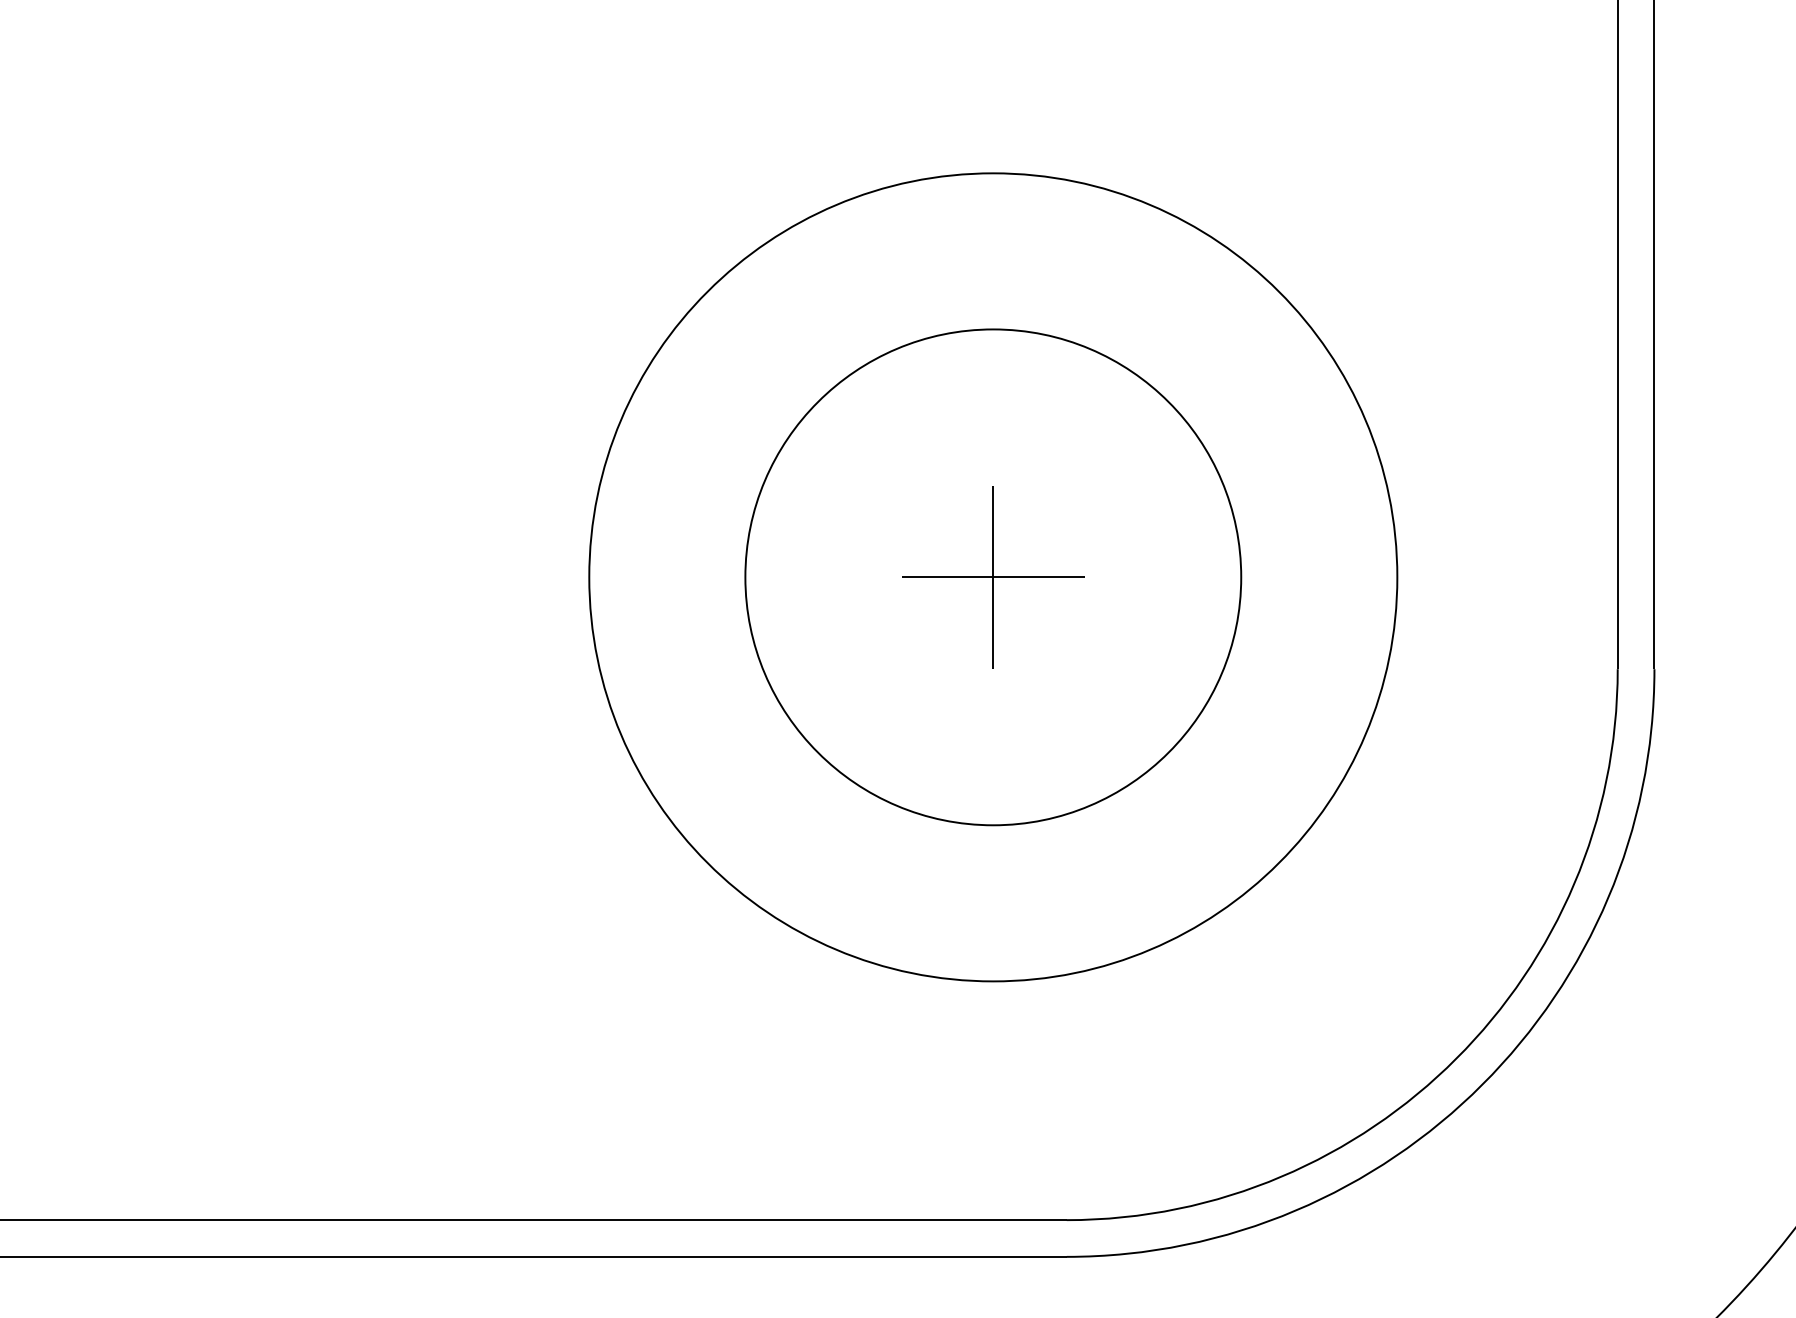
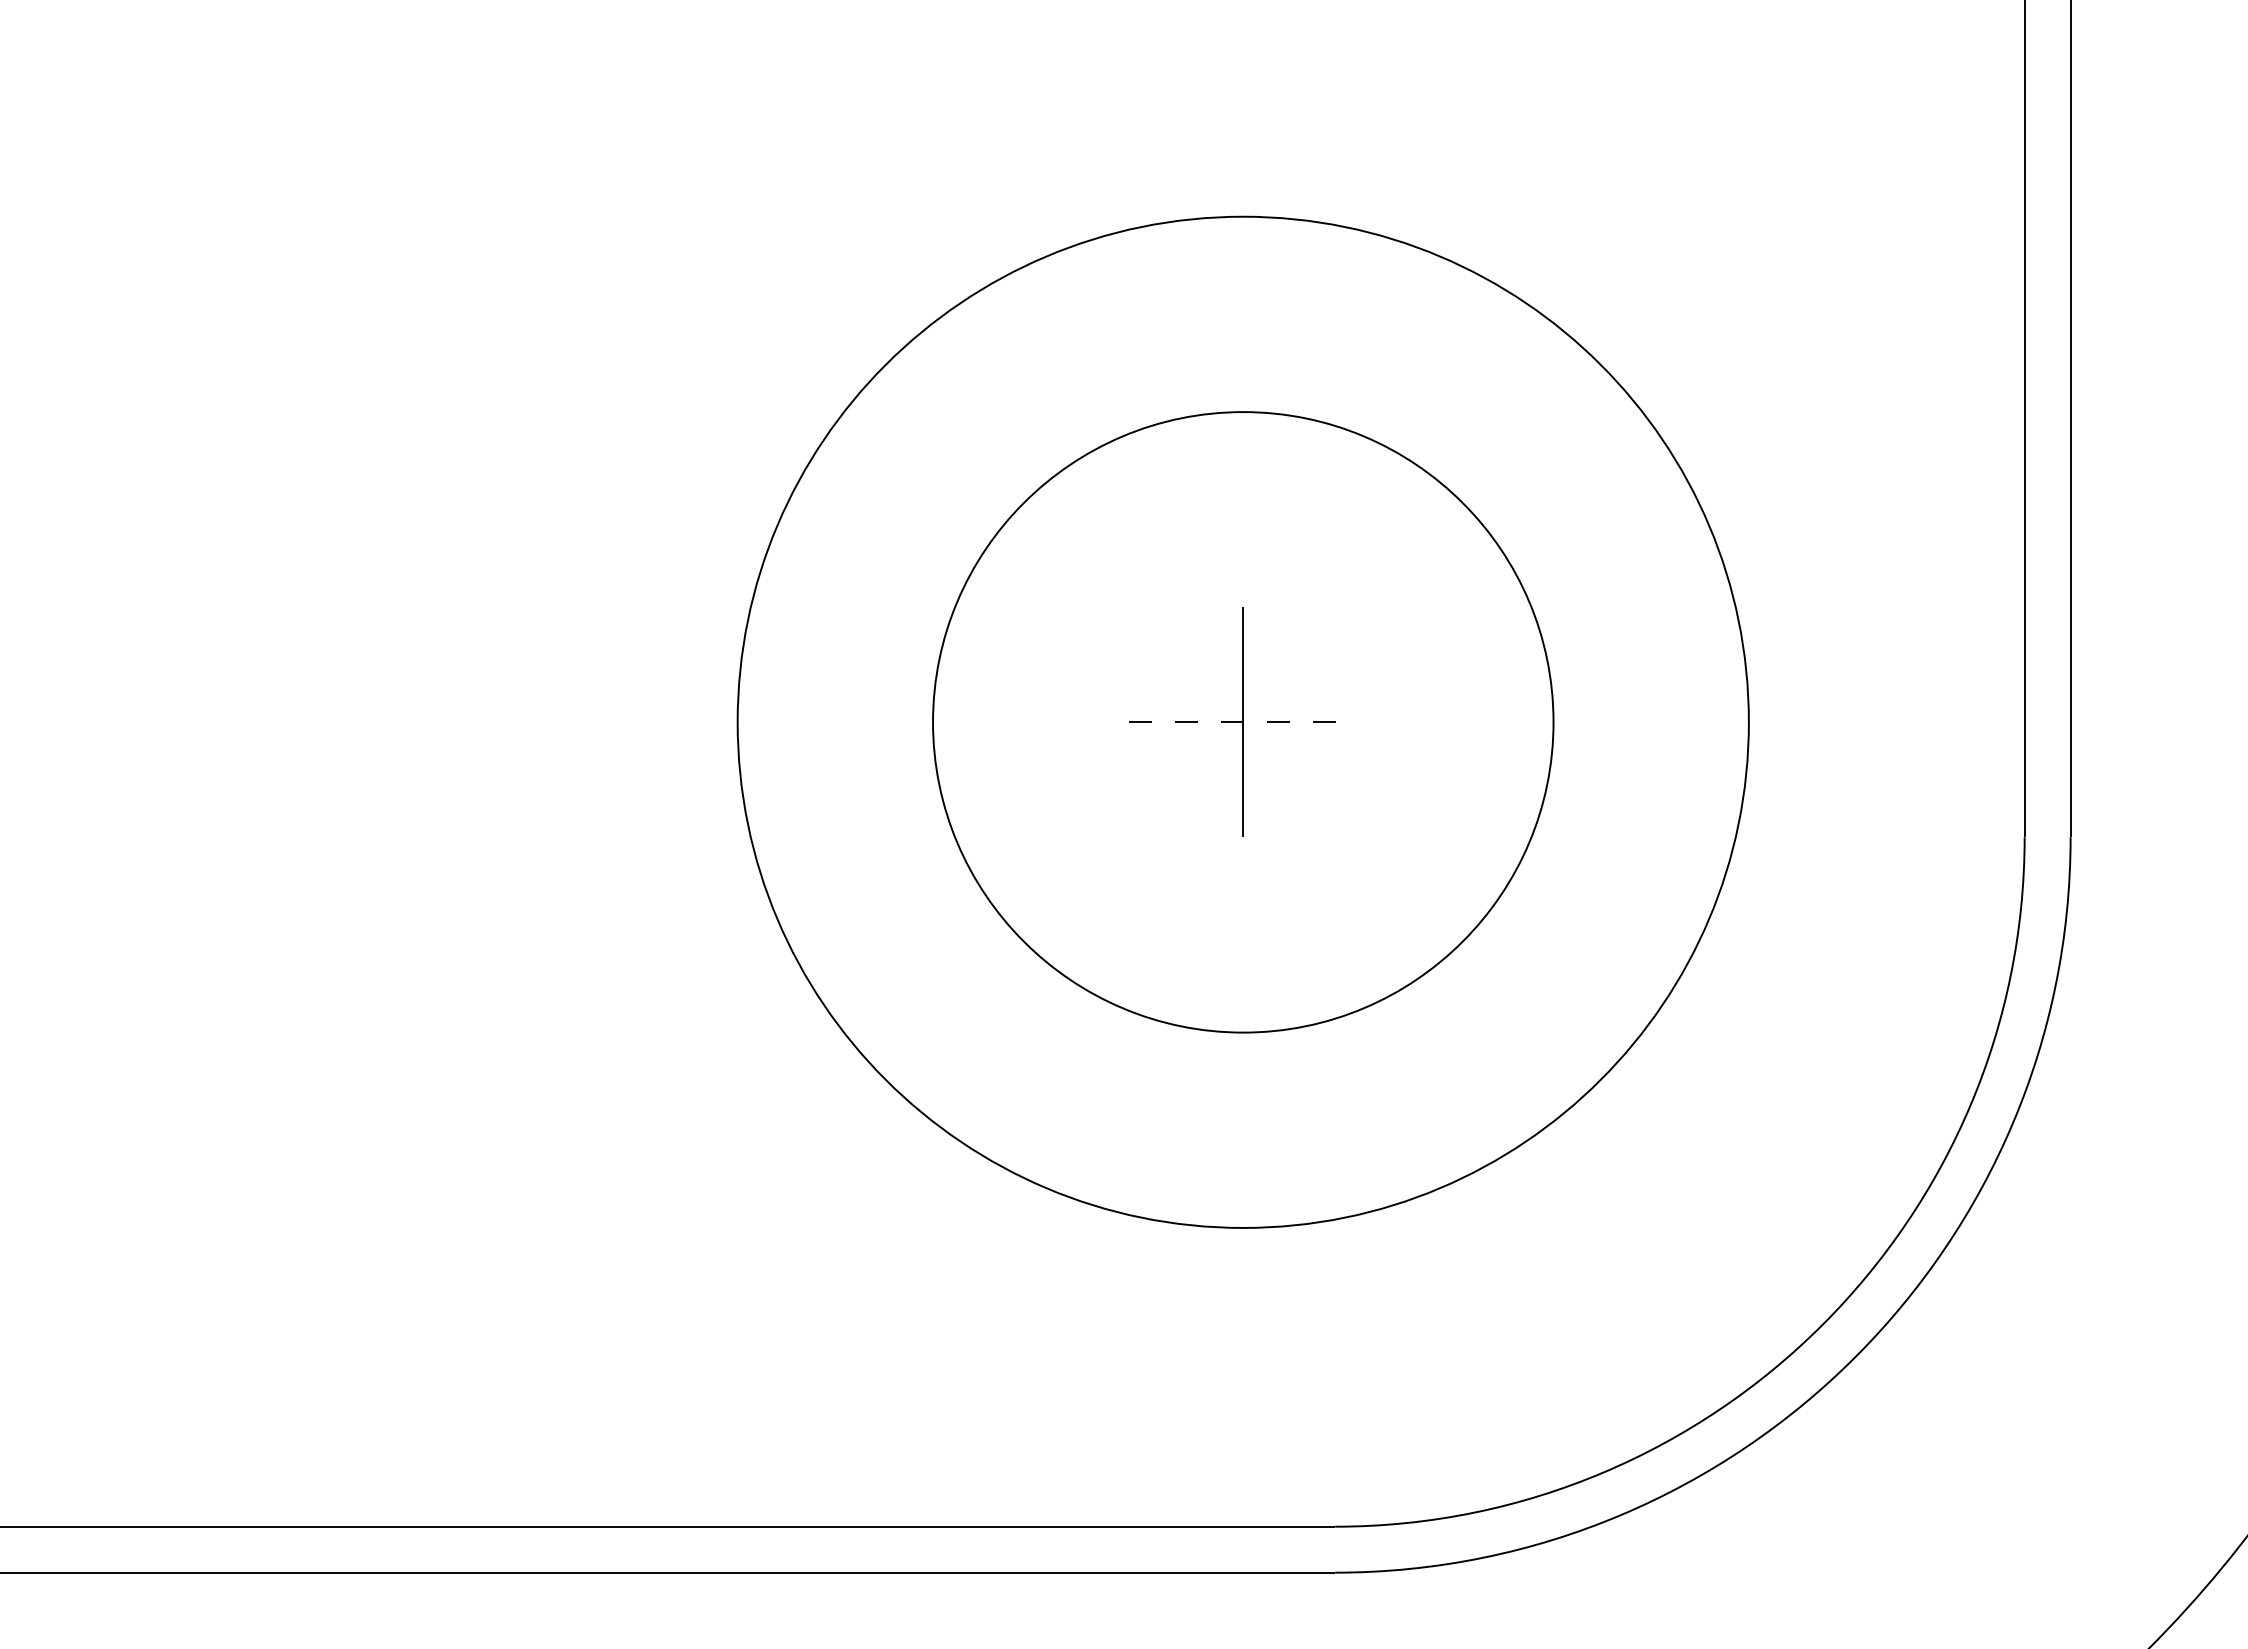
line: (993, 577) -> (1243, 722), solid -> dashed

